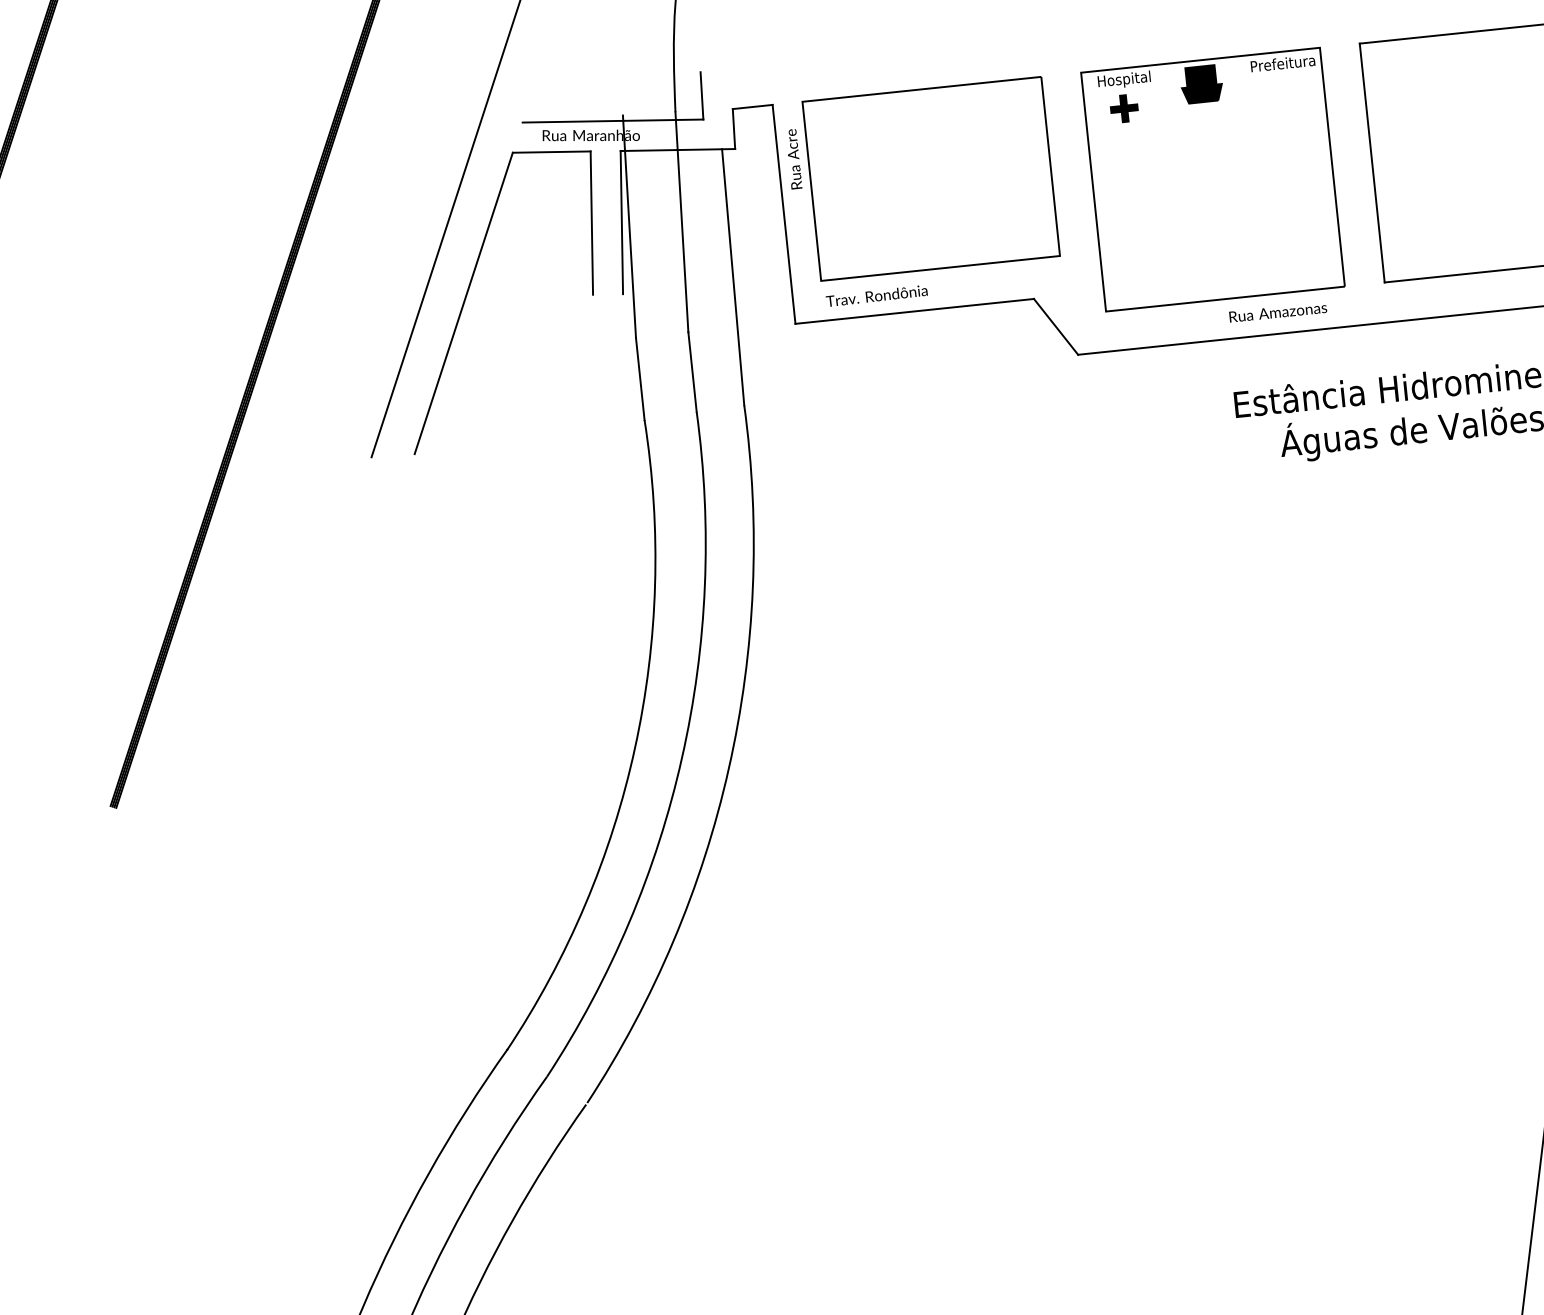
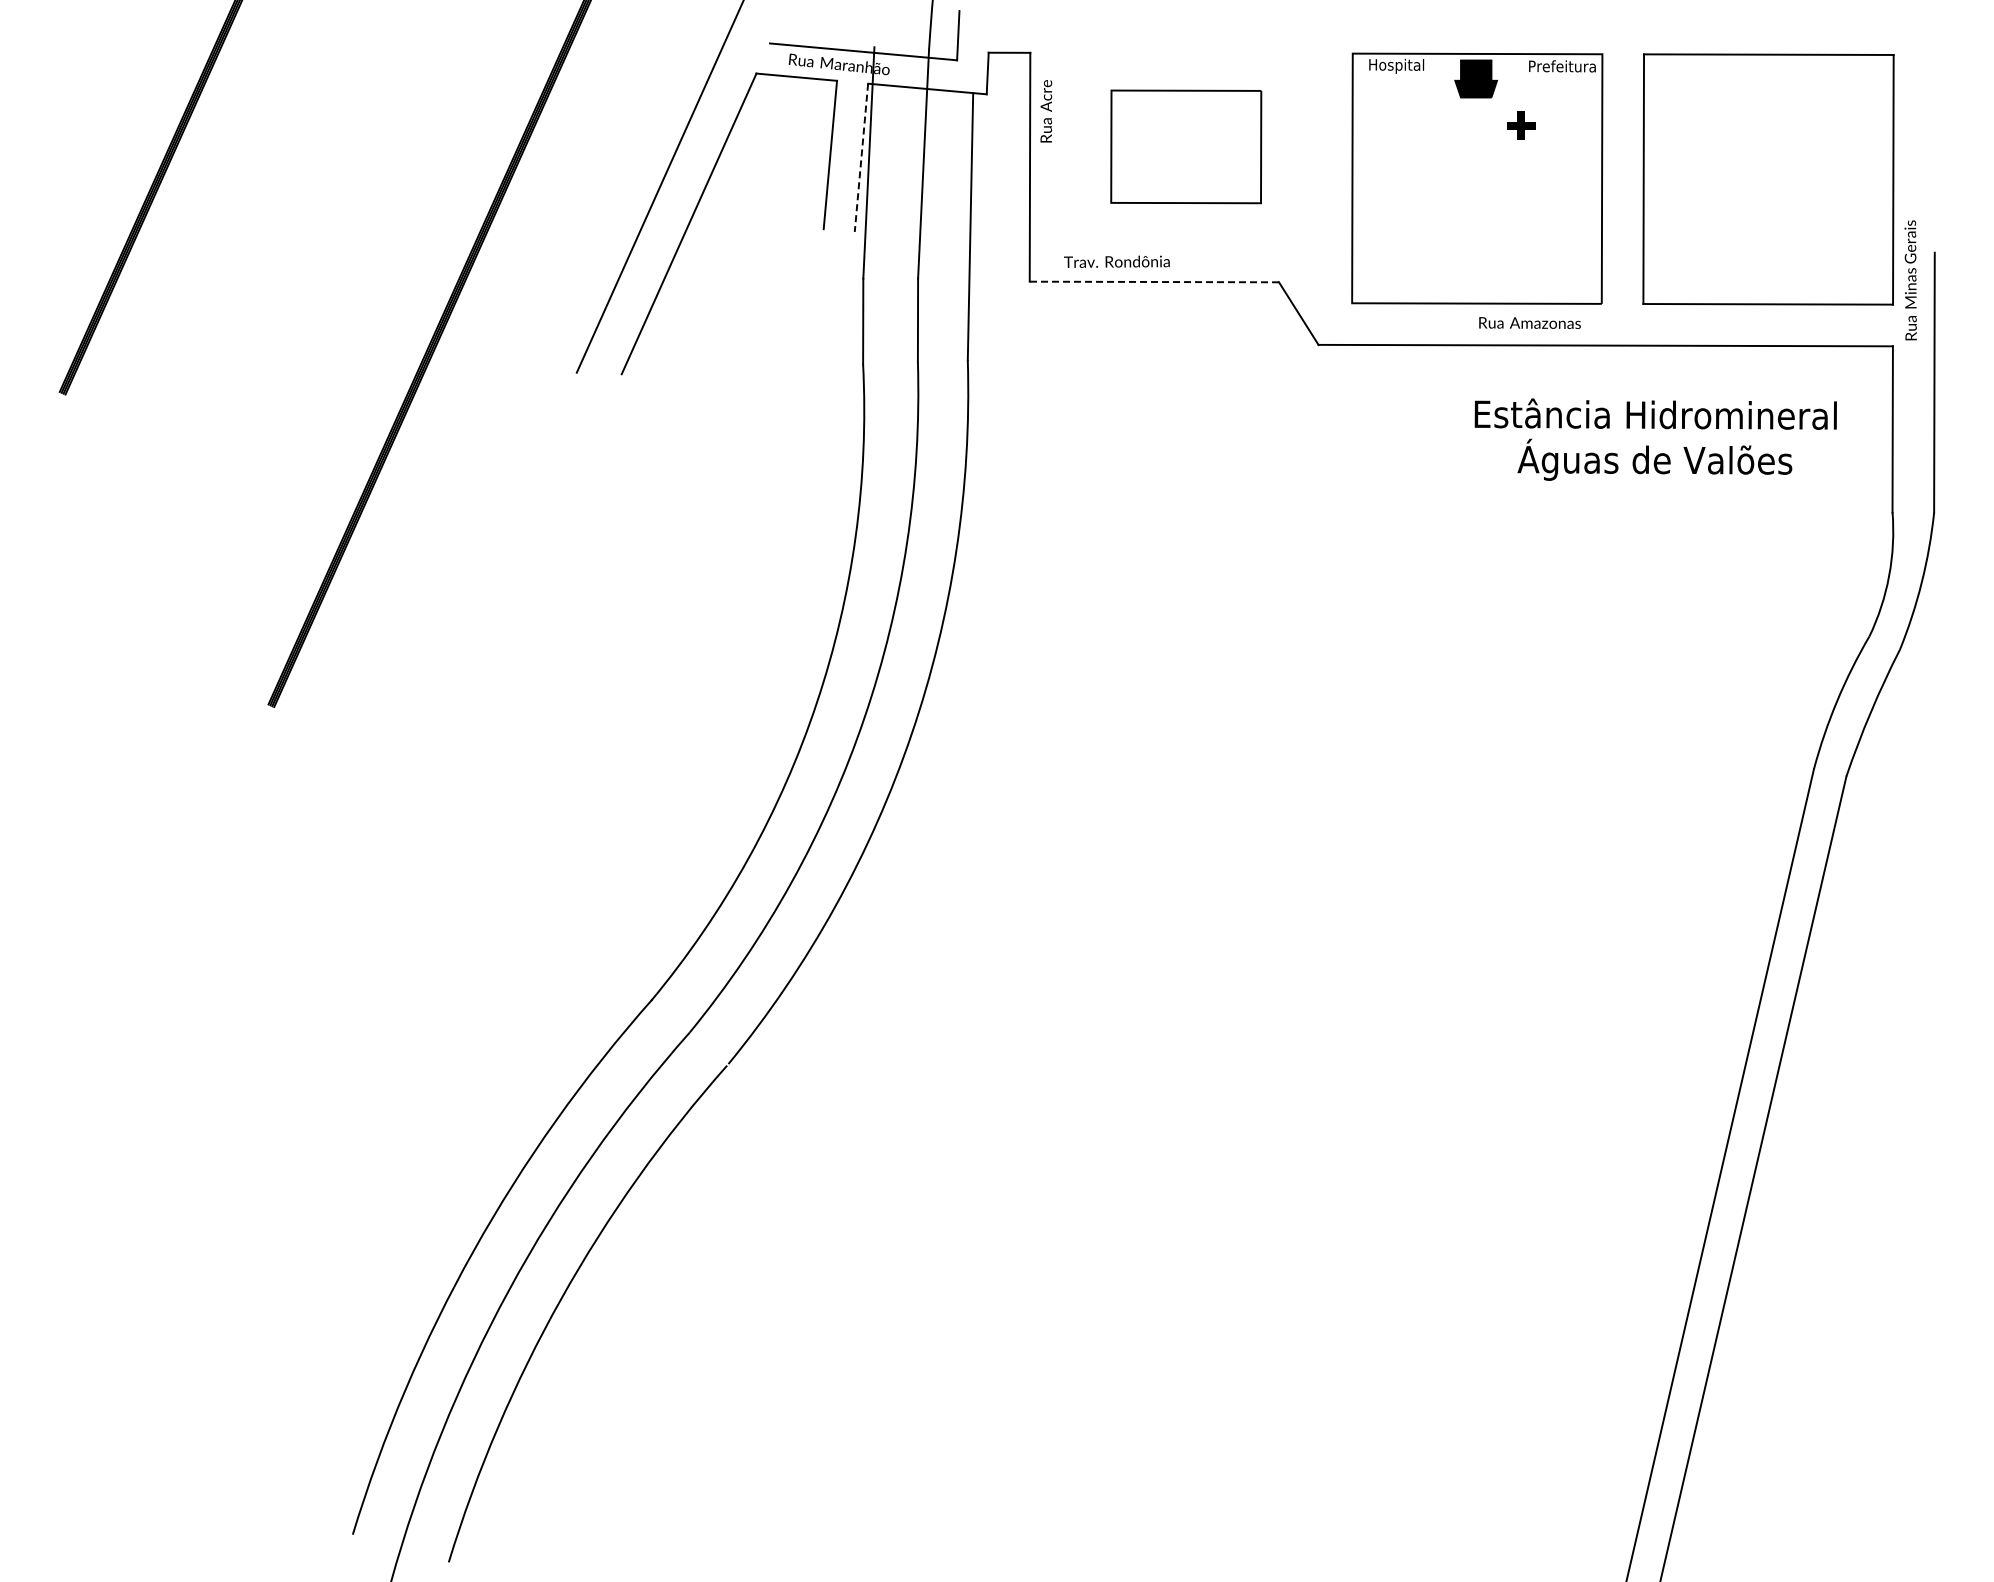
part: (1124, 108) -> (1521, 125), moved
part: (931, 178) -> (1186, 146), size x0.6
line: (621, 223) -> (861, 158), solid -> dashed
line: (914, 311) -> (1154, 282), solid -> dashed

